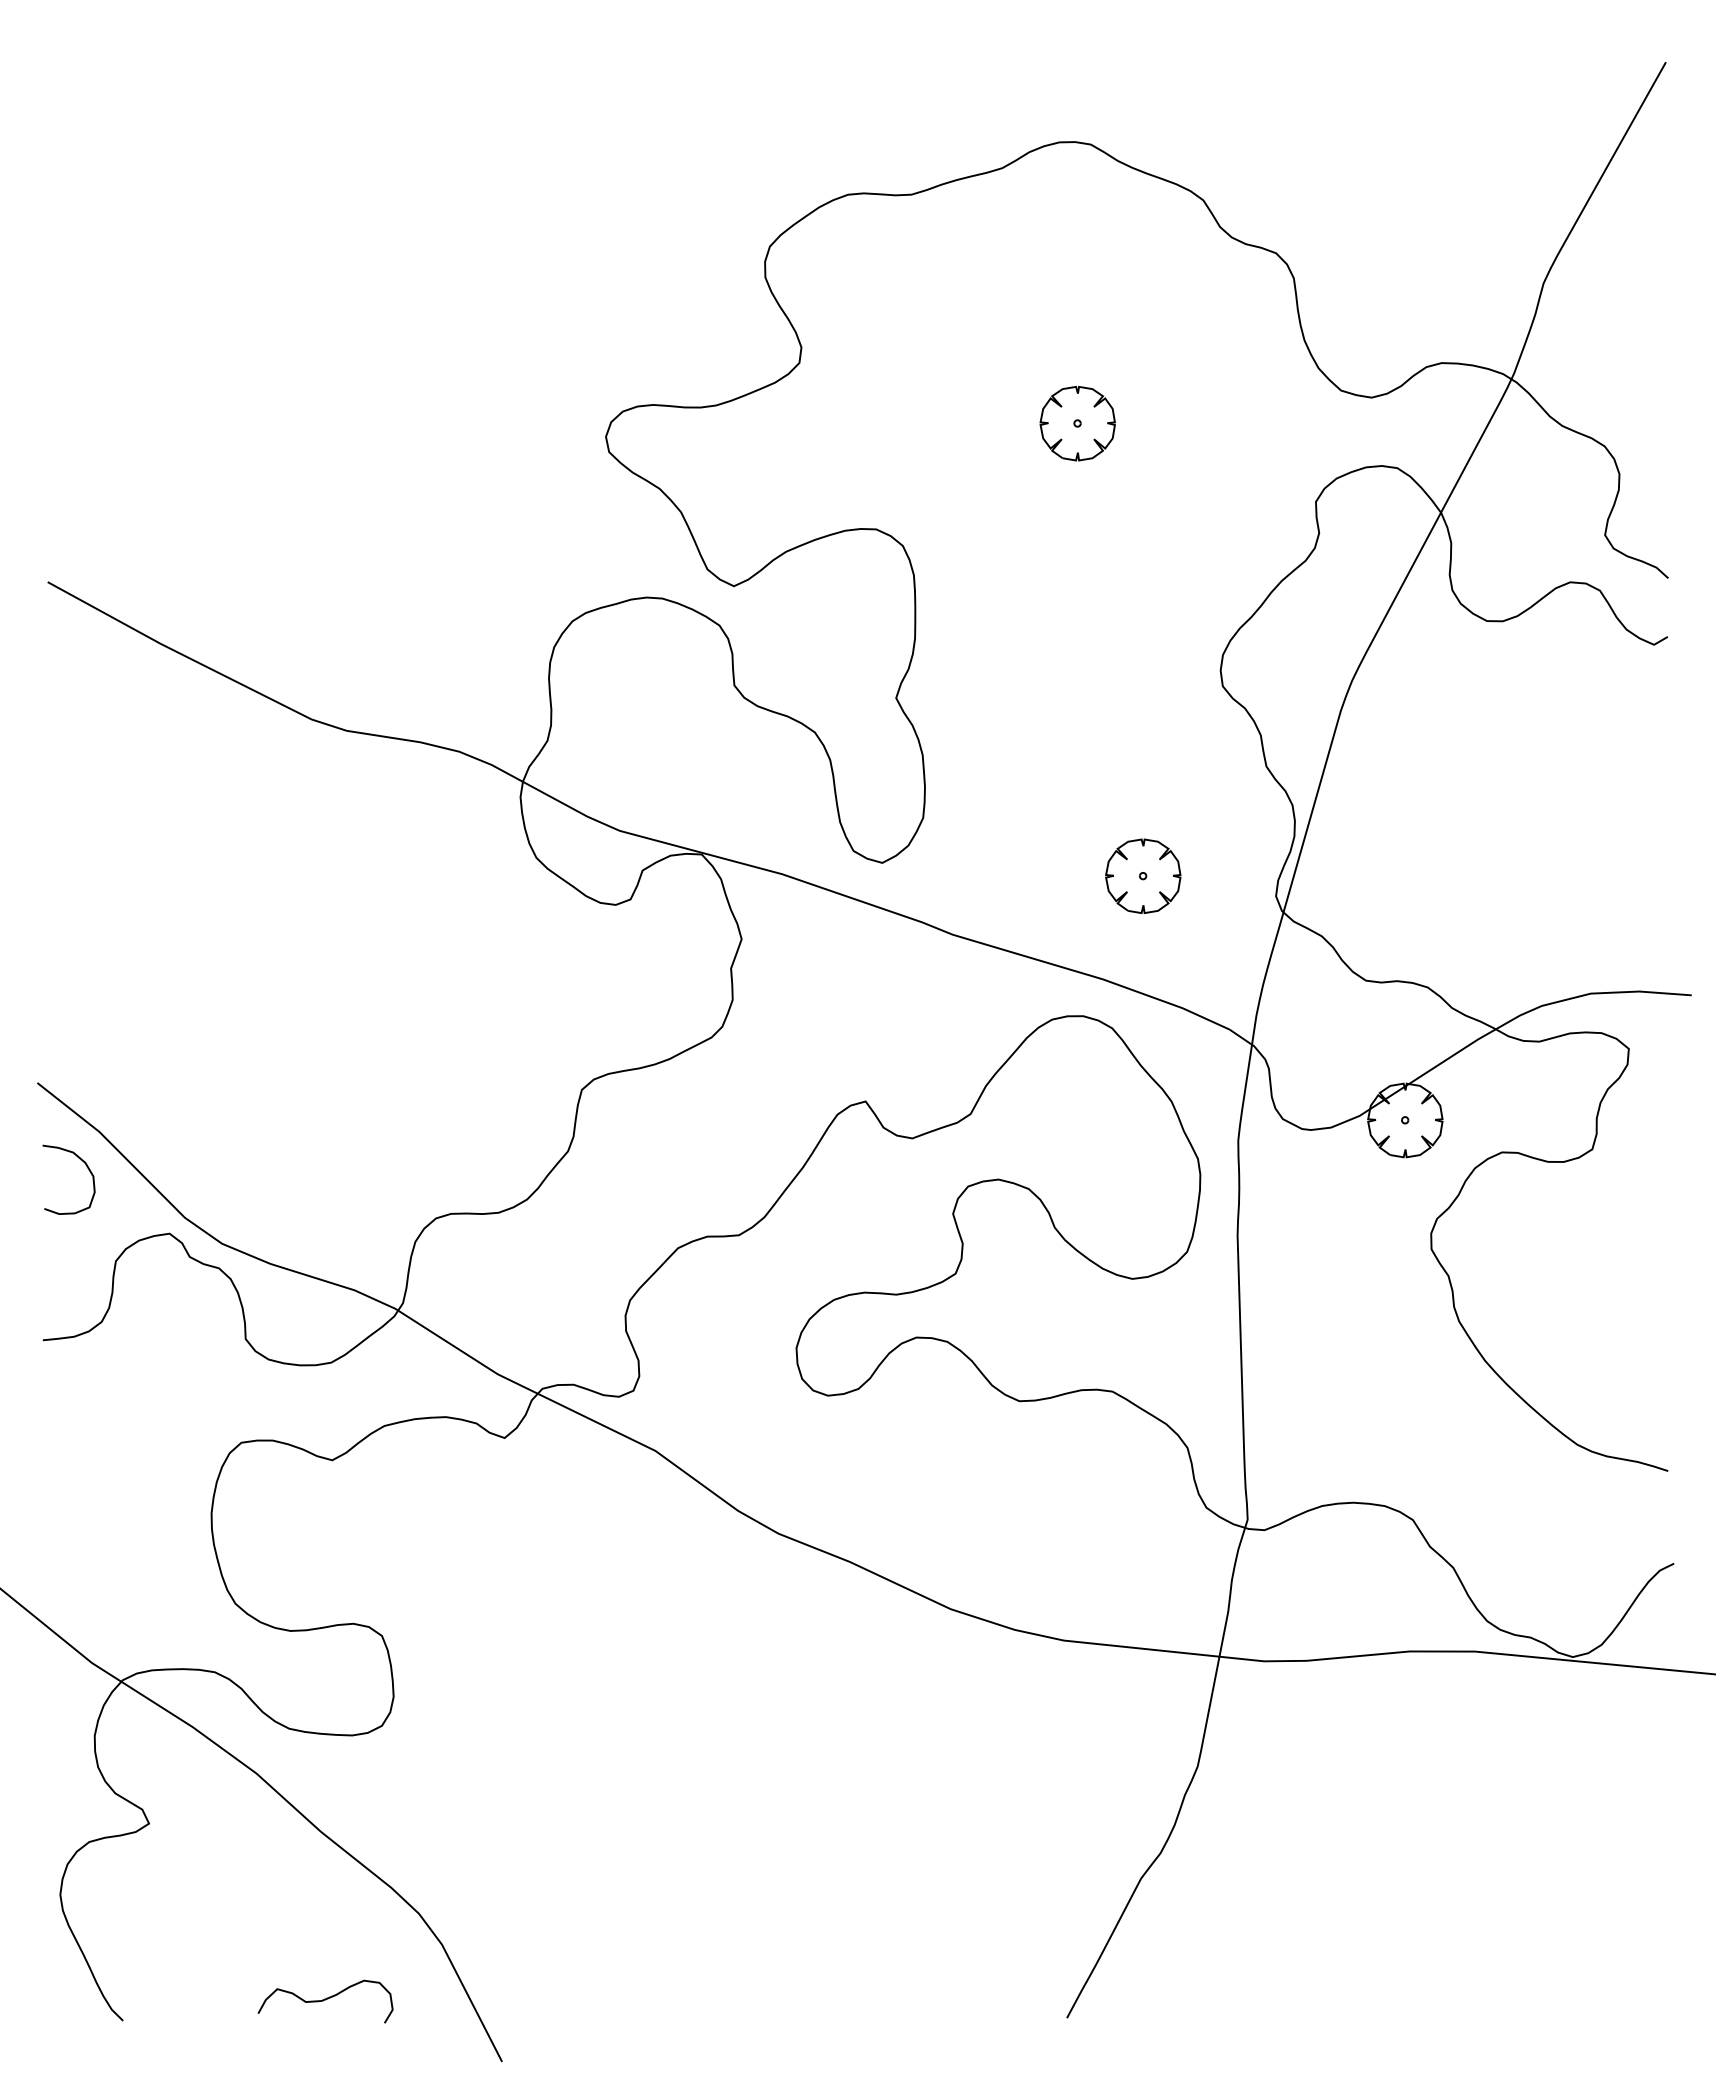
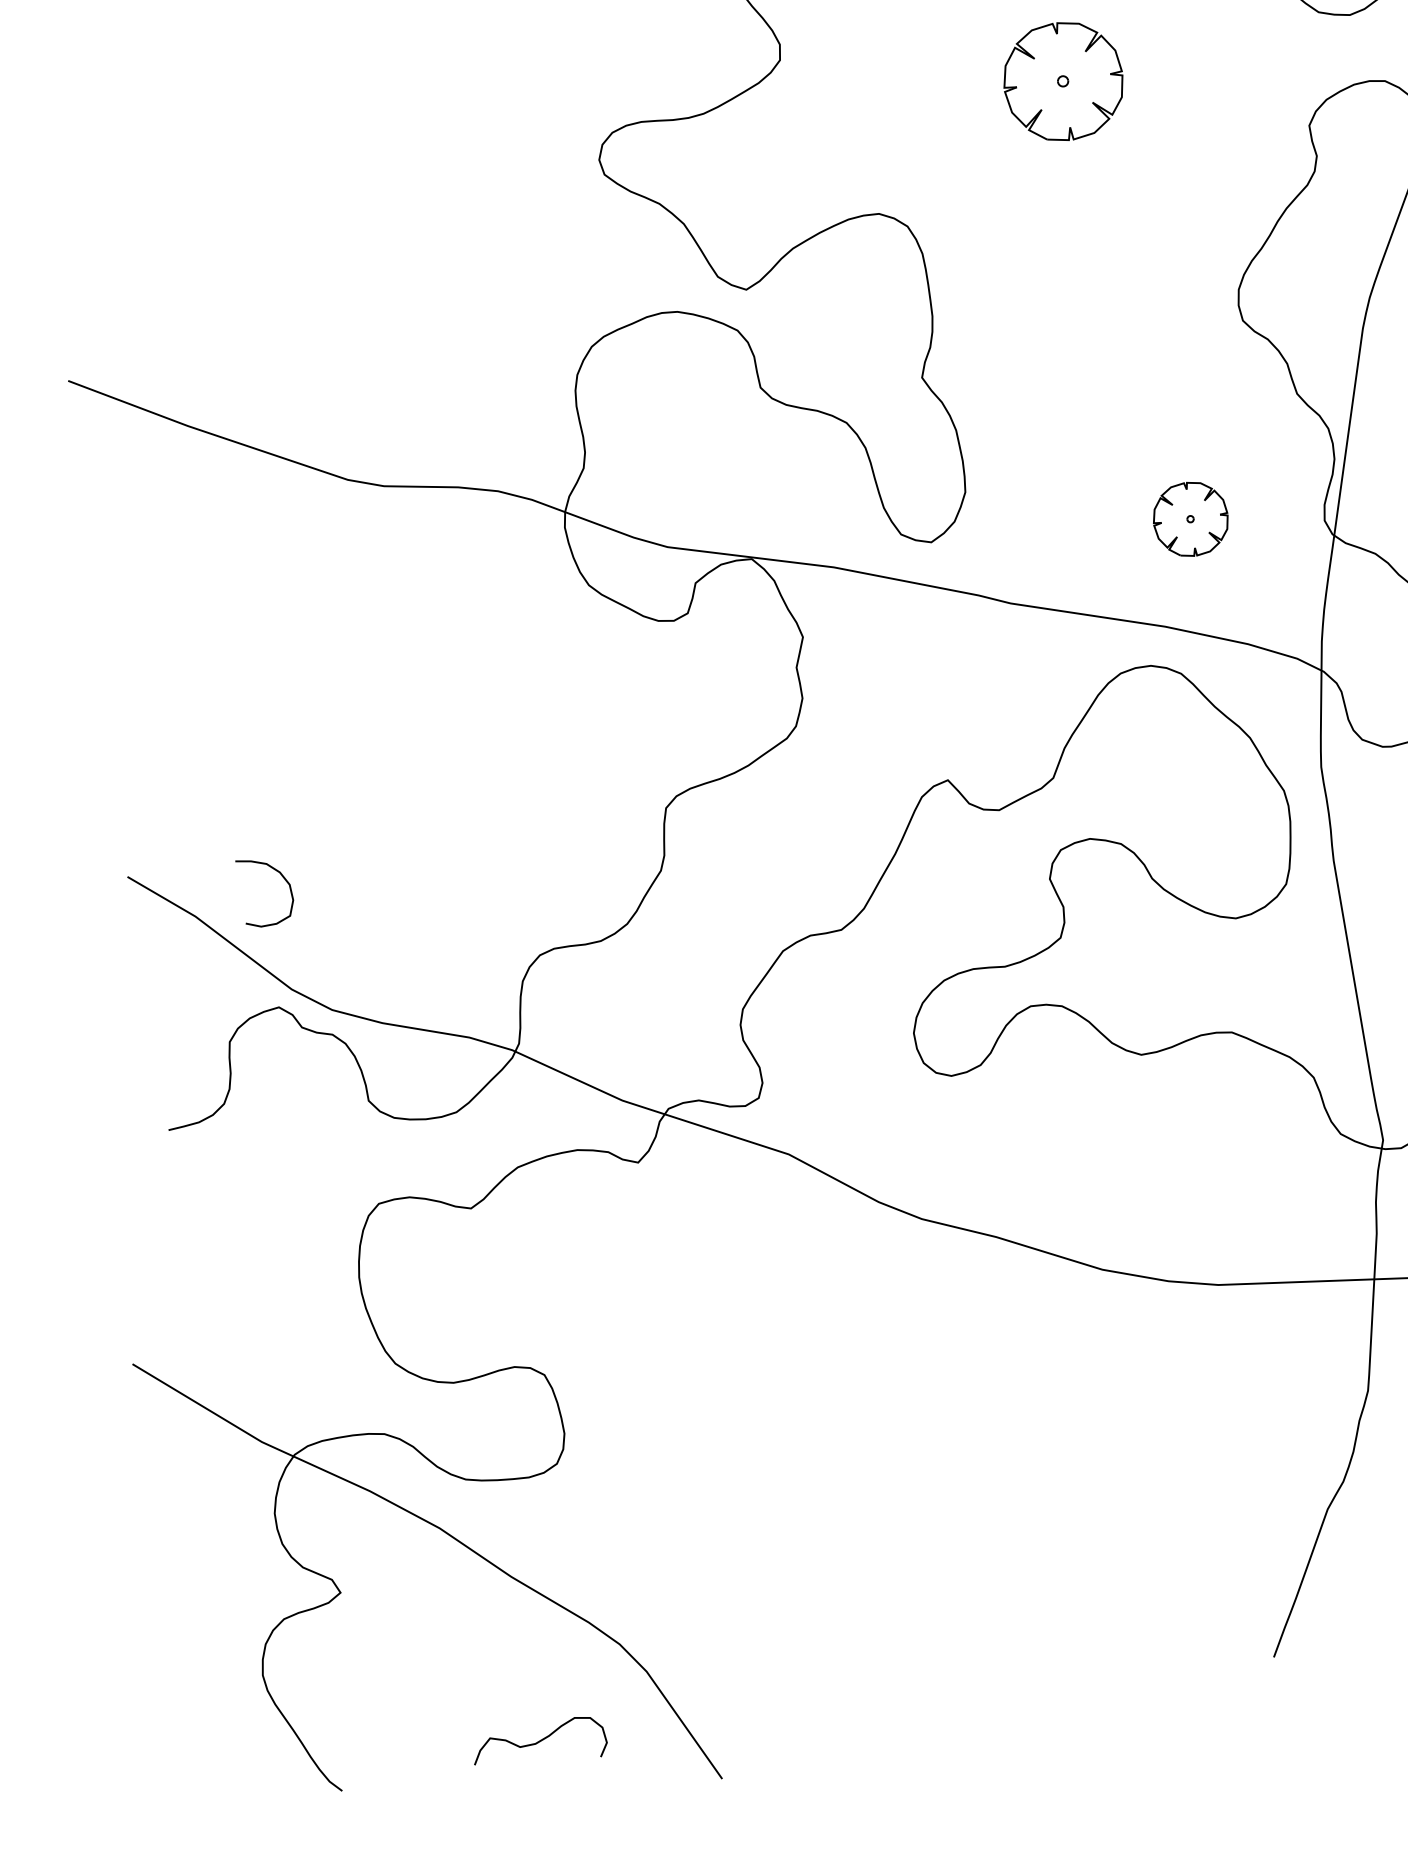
part: (1077, 423) -> (1062, 81), size x1.6
curve: (88, 1170) -> (284, 879), moved

